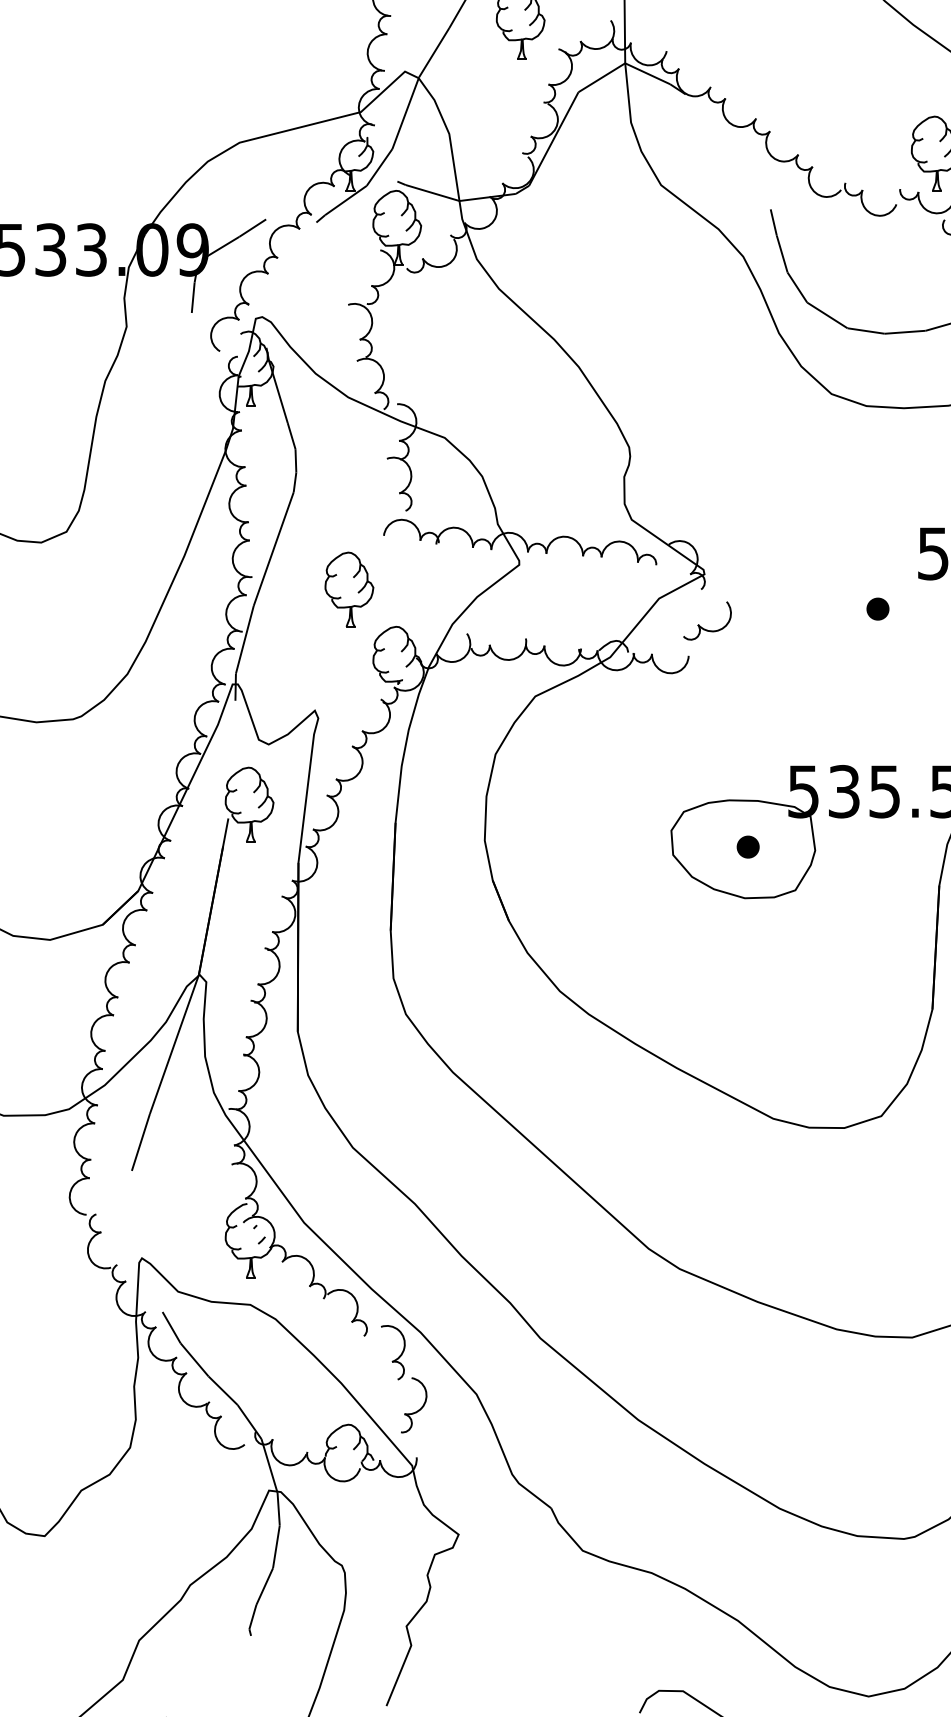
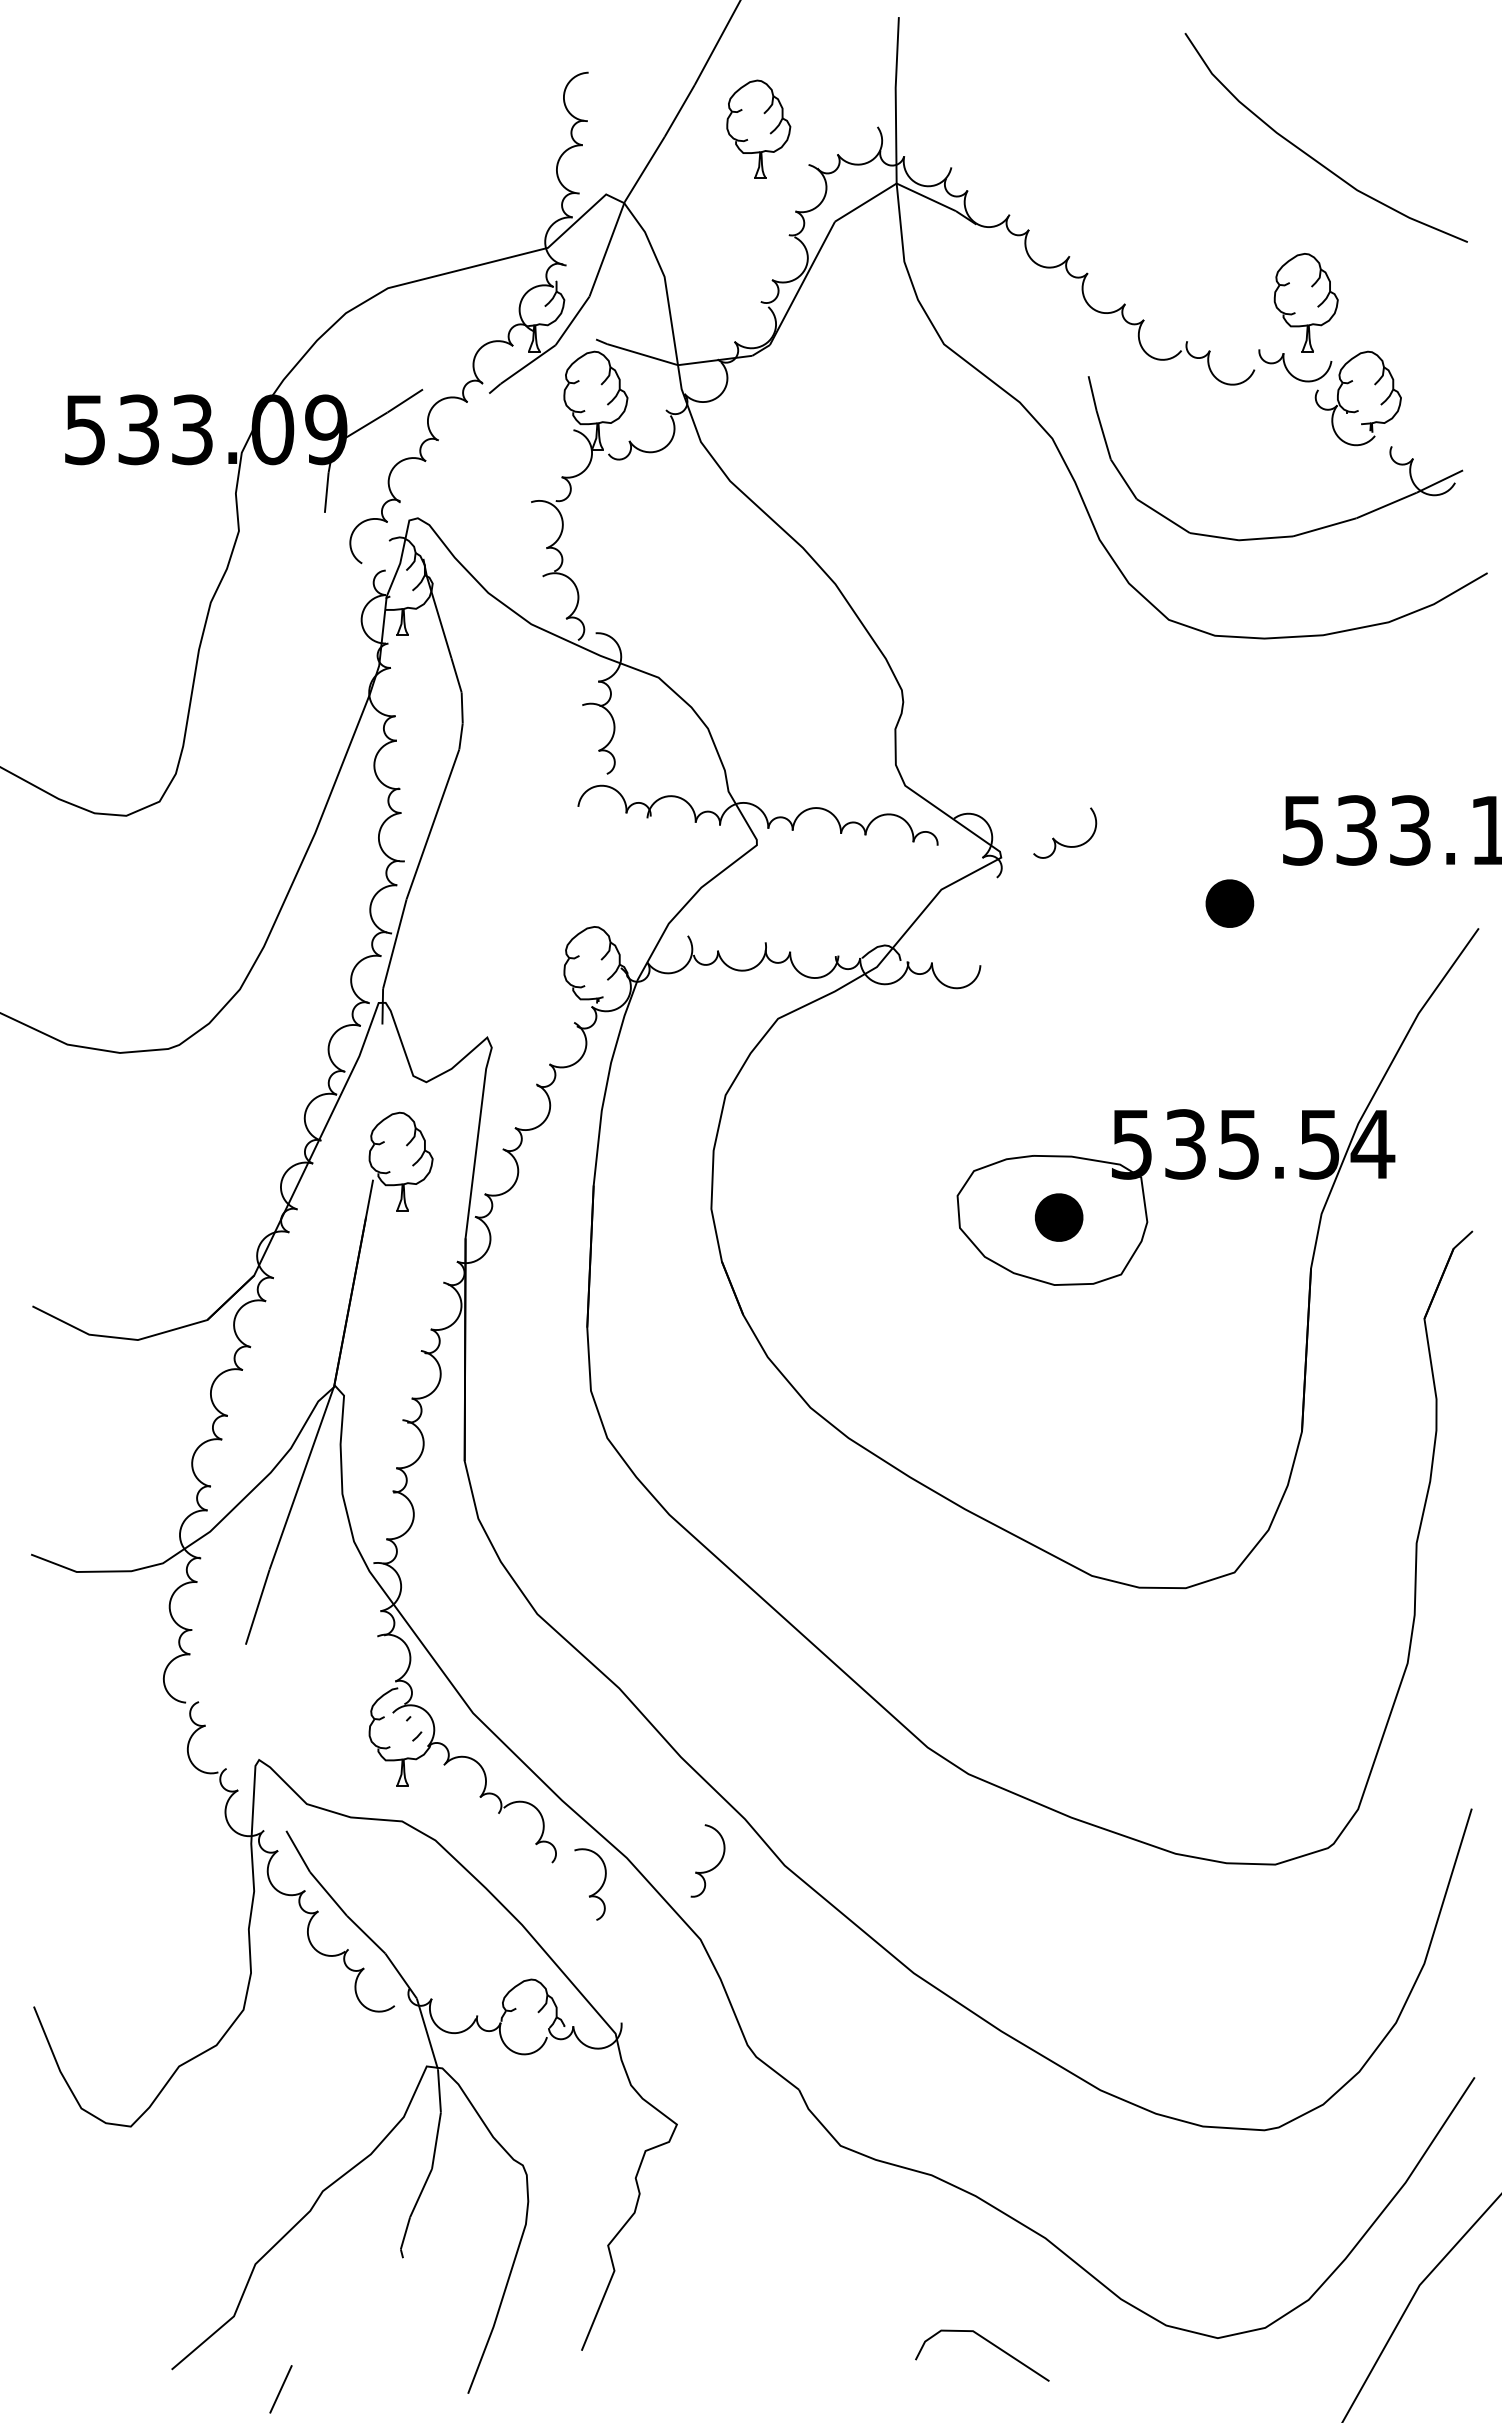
part: (349, 589) -> (532, 877), removed
part: (878, 609) -> (1230, 903), size x1.6
part: (703, 628) -> (1059, 842), moved
part: (747, 847) -> (1058, 1217), size x1.6
part: (416, 1411) -> (711, 1868), moved

